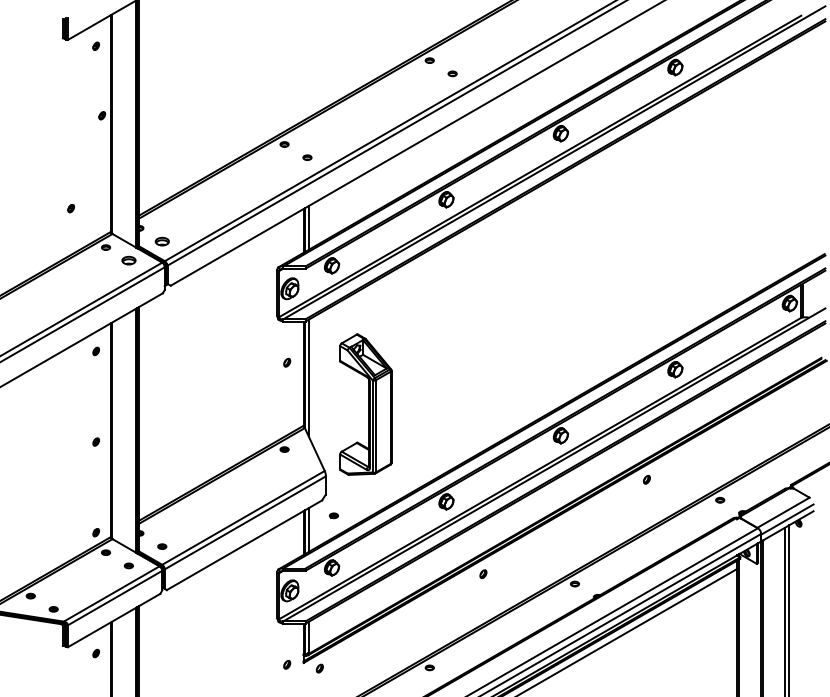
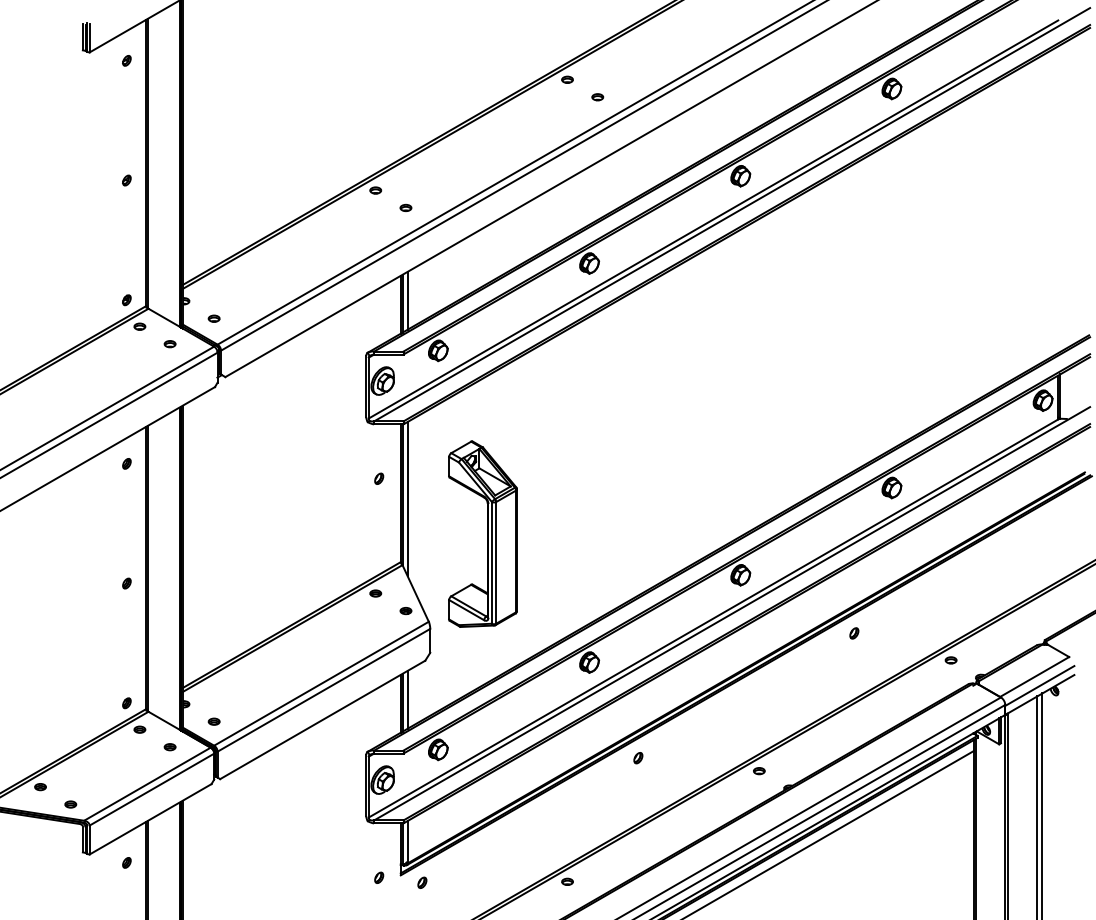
part: (101, 115) -> (126, 180), moved
part: (70, 208) -> (126, 300), moved
part: (161, 241) -> (213, 318), size x0.62
part: (128, 261) -> (169, 344), size x0.62
part: (333, 516) -> (405, 611), moved

